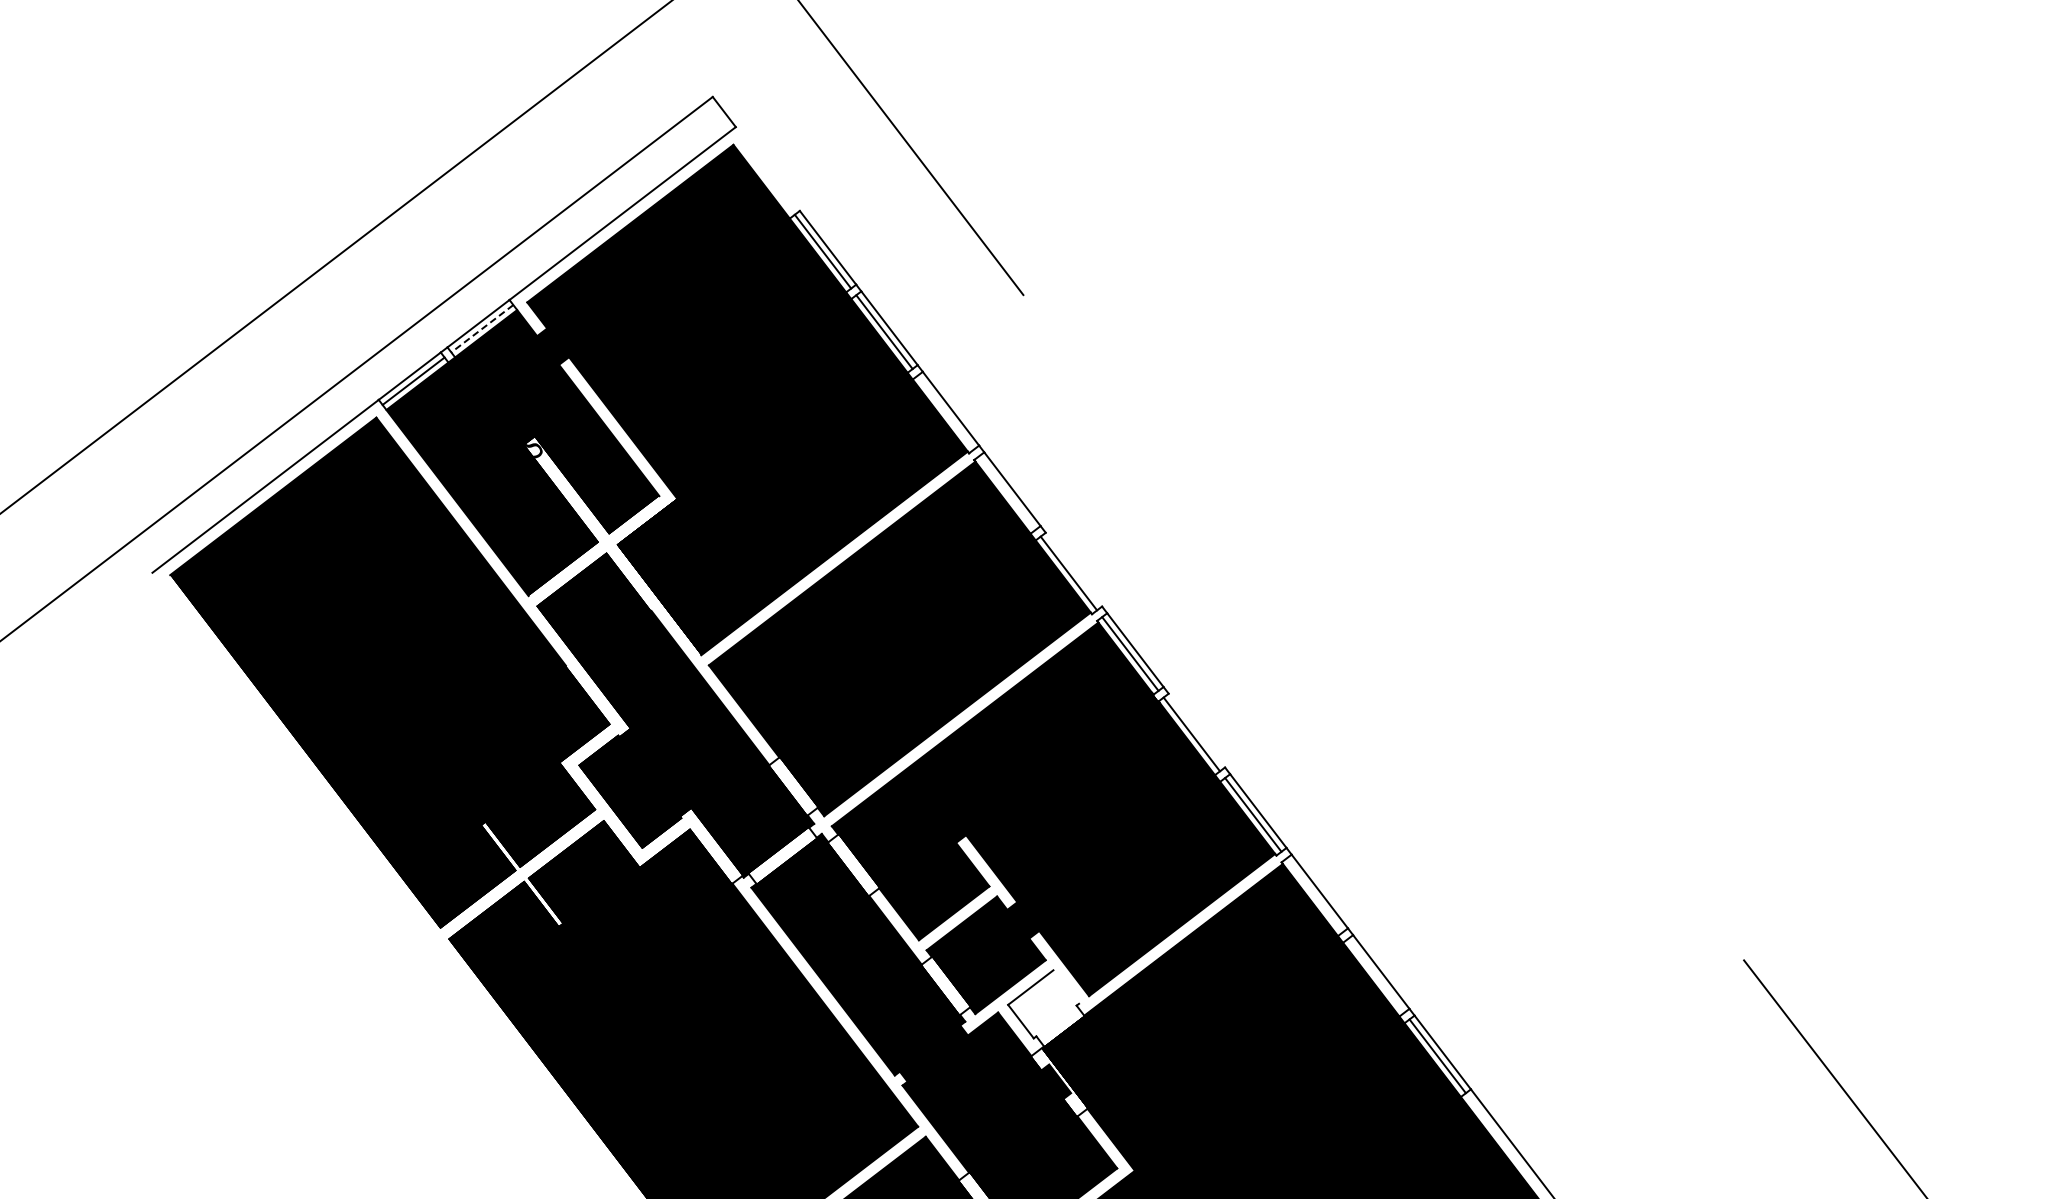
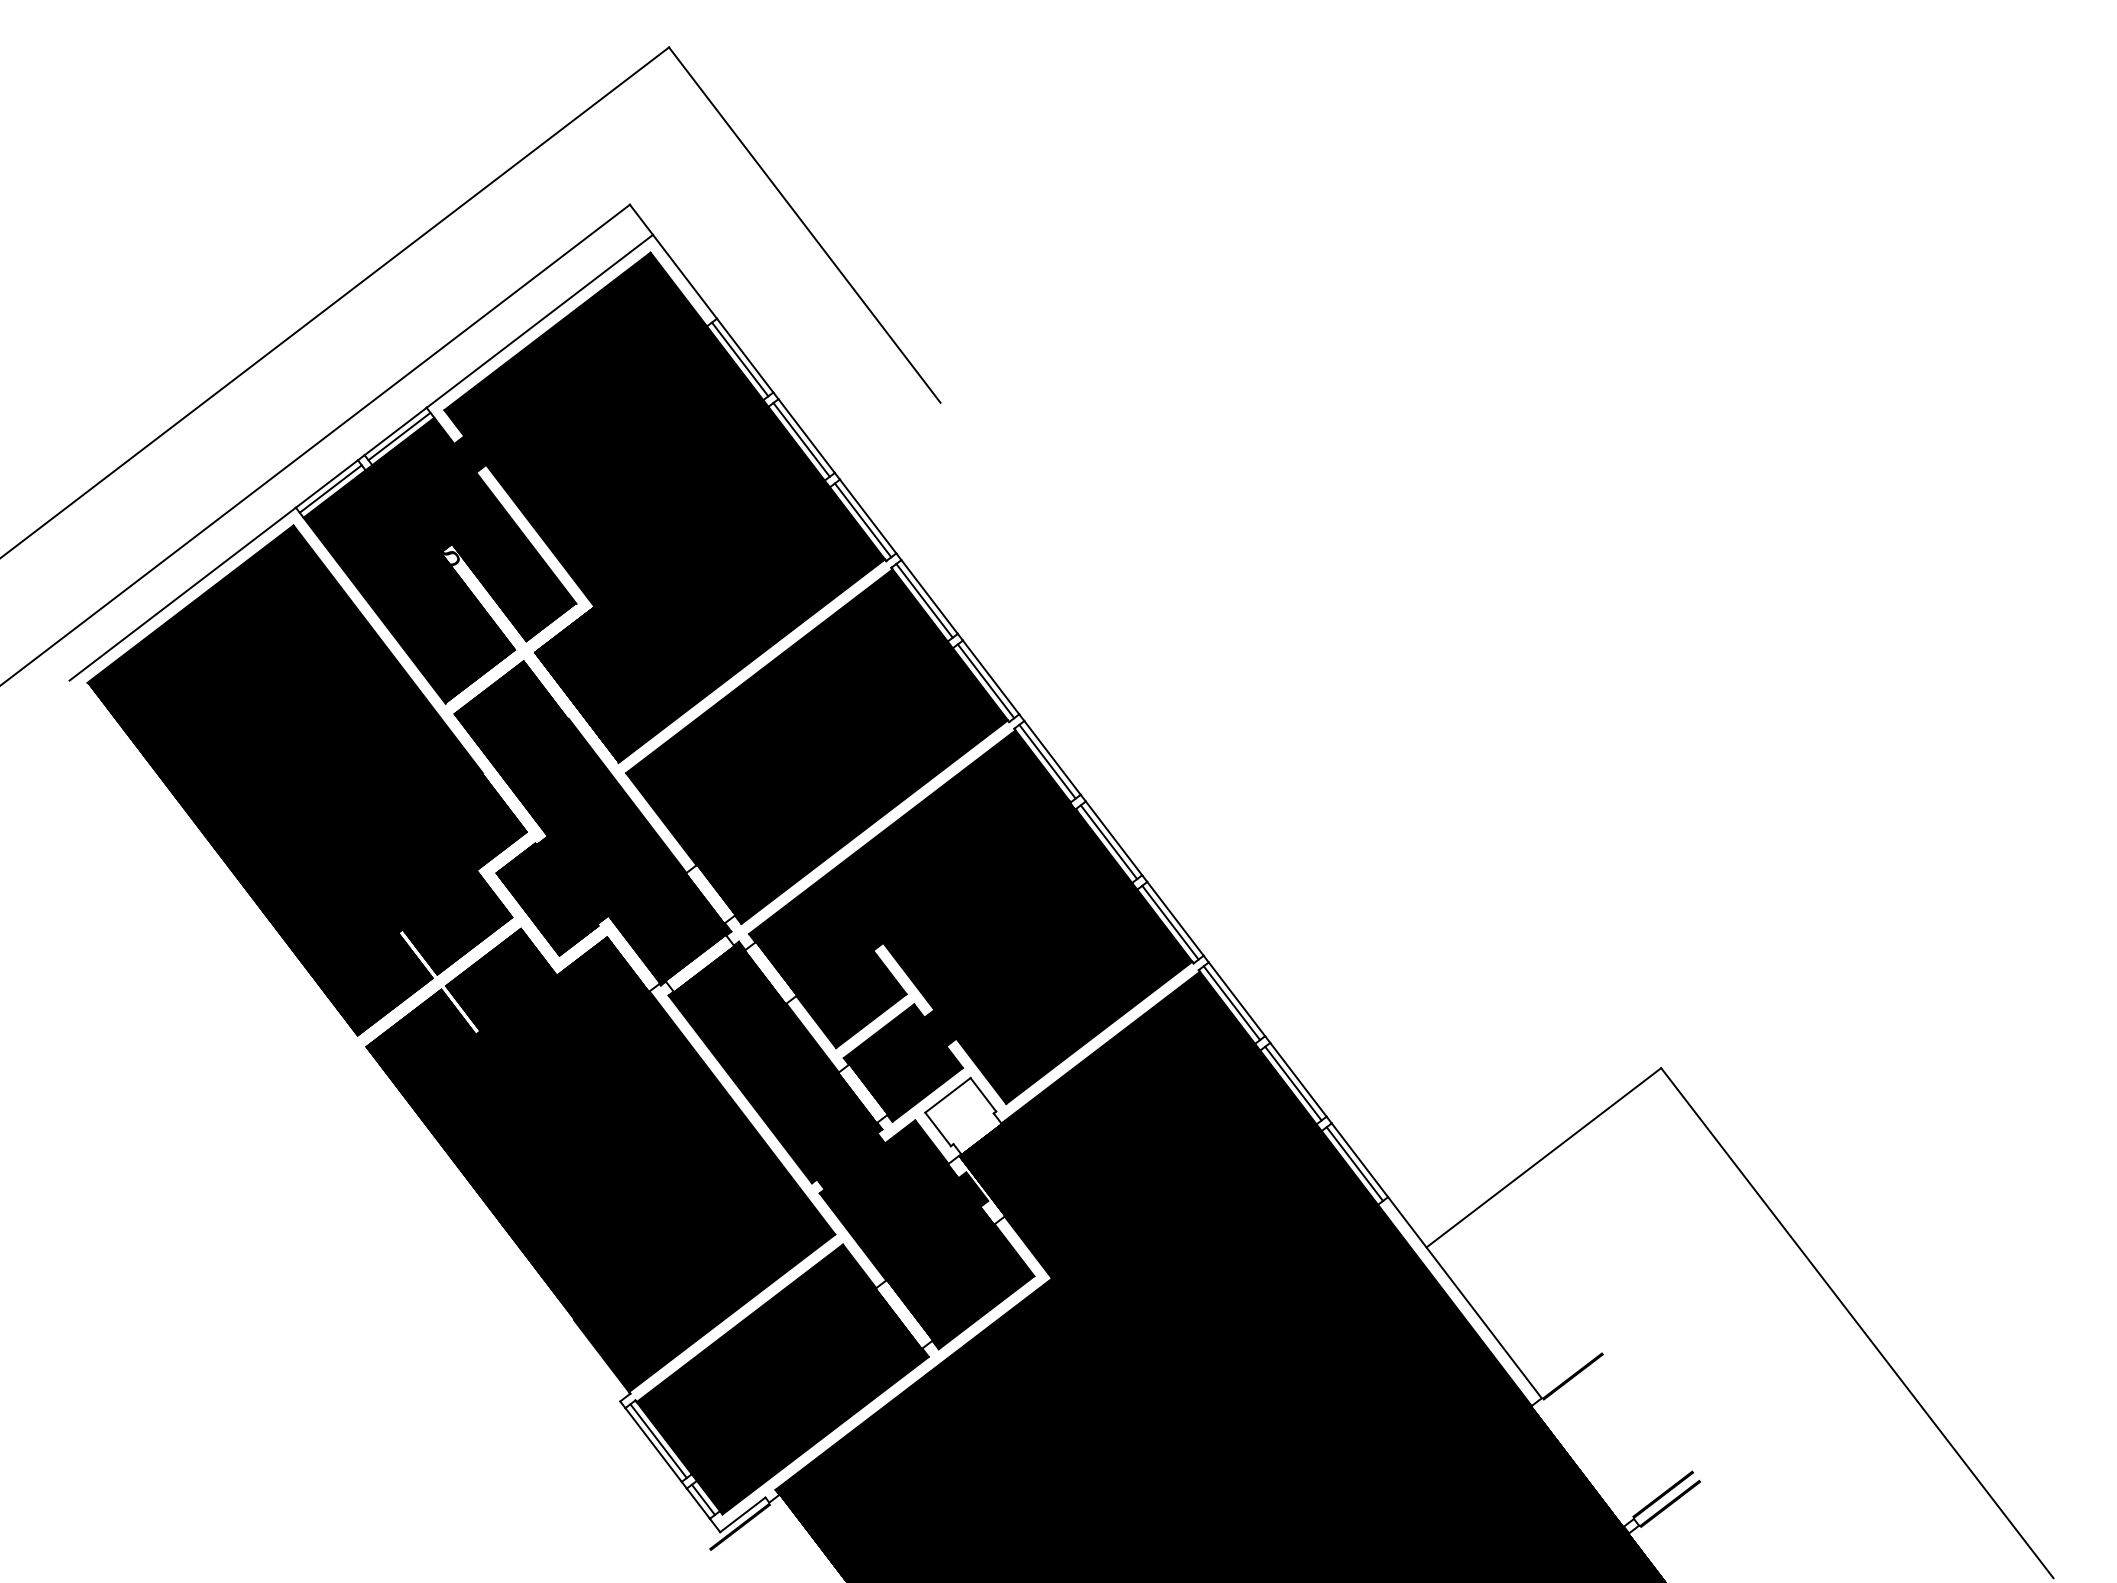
line: (768, 168) -> (685, 276), added
line: (482, 328) -> (399, 436), dashed -> solid
line: (945, 412) -> (862, 520), added
line: (1007, 492) -> (924, 600), added
line: (1073, 569) -> (990, 677), added
line: (1196, 730) -> (1113, 838), added
line: (1314, 895) -> (1231, 1003), added
line: (1376, 975) -> (1293, 1083), added
line: (1066, 986) -> (983, 1094), added
line: (1626, 1049) -> (1543, 1157), added

